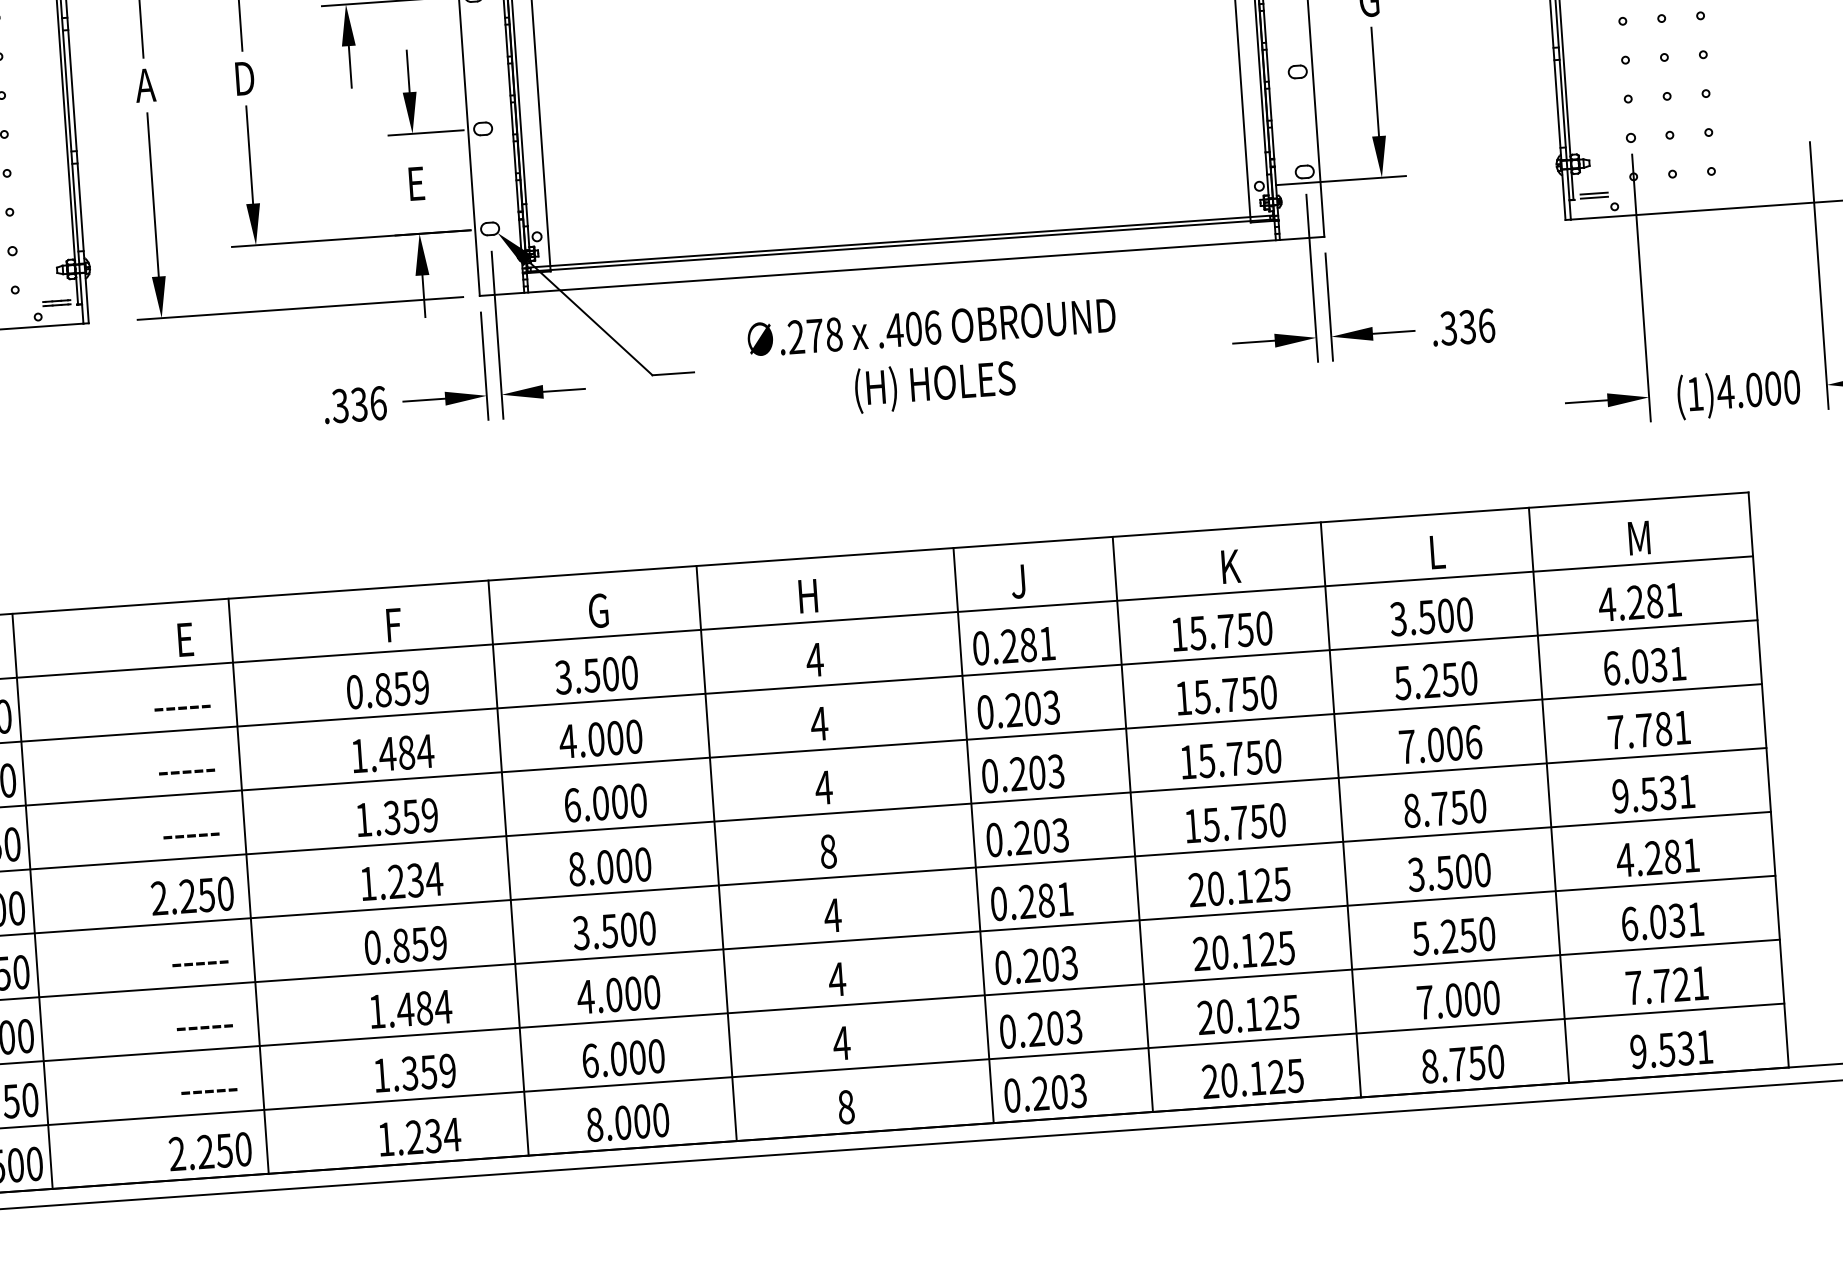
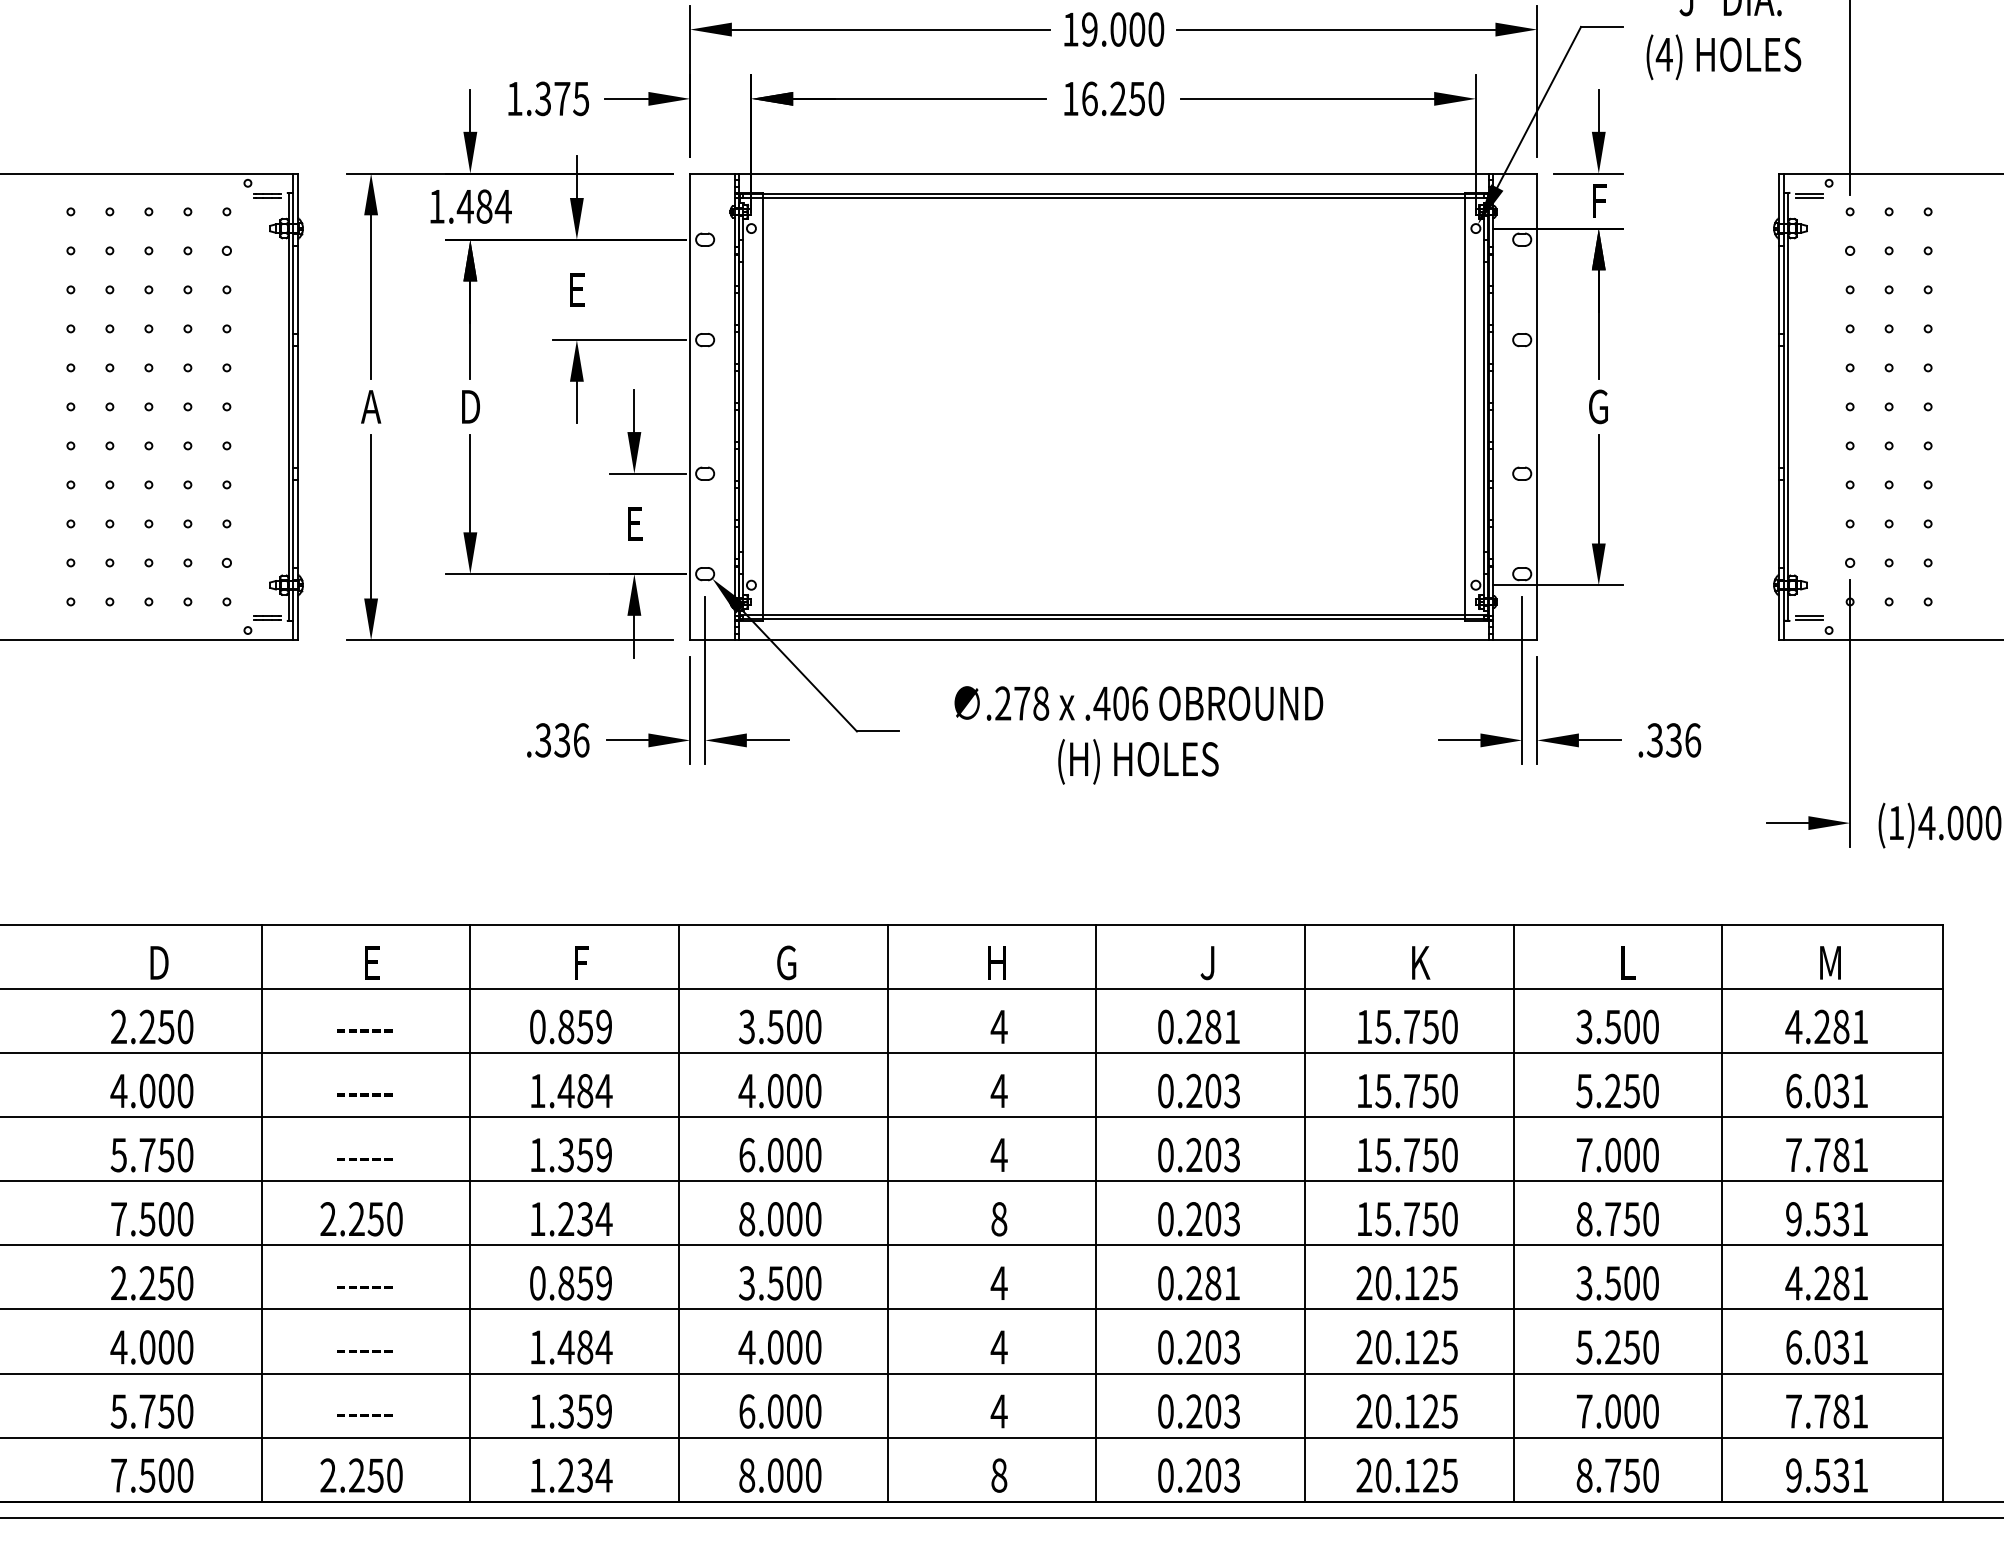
text: (1474, 741) -> (1651, 1154), 7.006 -> 7.000
line: (973, 834) -> (1096, 1212), moved
line: (248, 885) -> (470, 1212), moved
line: (32, 900) -> (261, 1212), moved
text: (1681, 984) -> (1841, 1411), 7.721 -> 7.781

